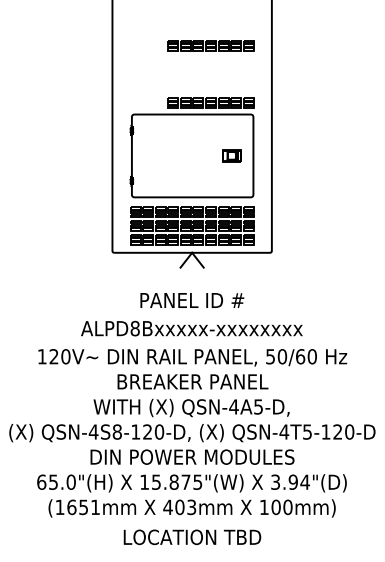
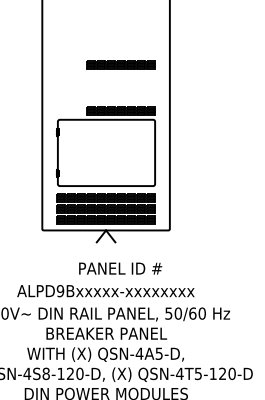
part: (231, 155) -> (137, 152), removed
text: (192, 300) -> (120, 268), moved
text: (134, 328) -> (59, 291), ALPD8Bxxxxx-xxxxxxxx -> ALPD9Bxxxxx-xxxxxxxx

